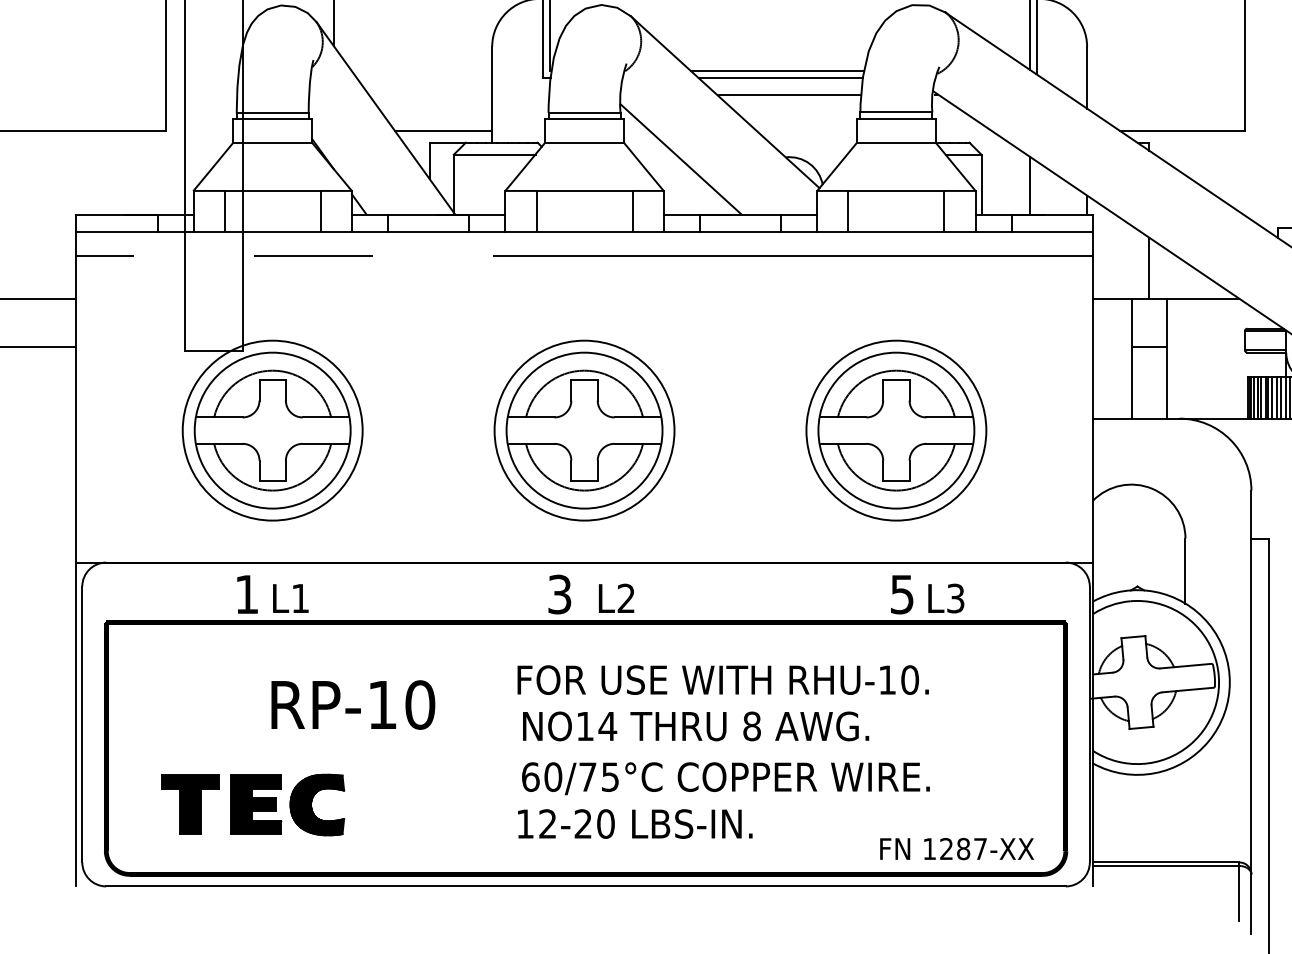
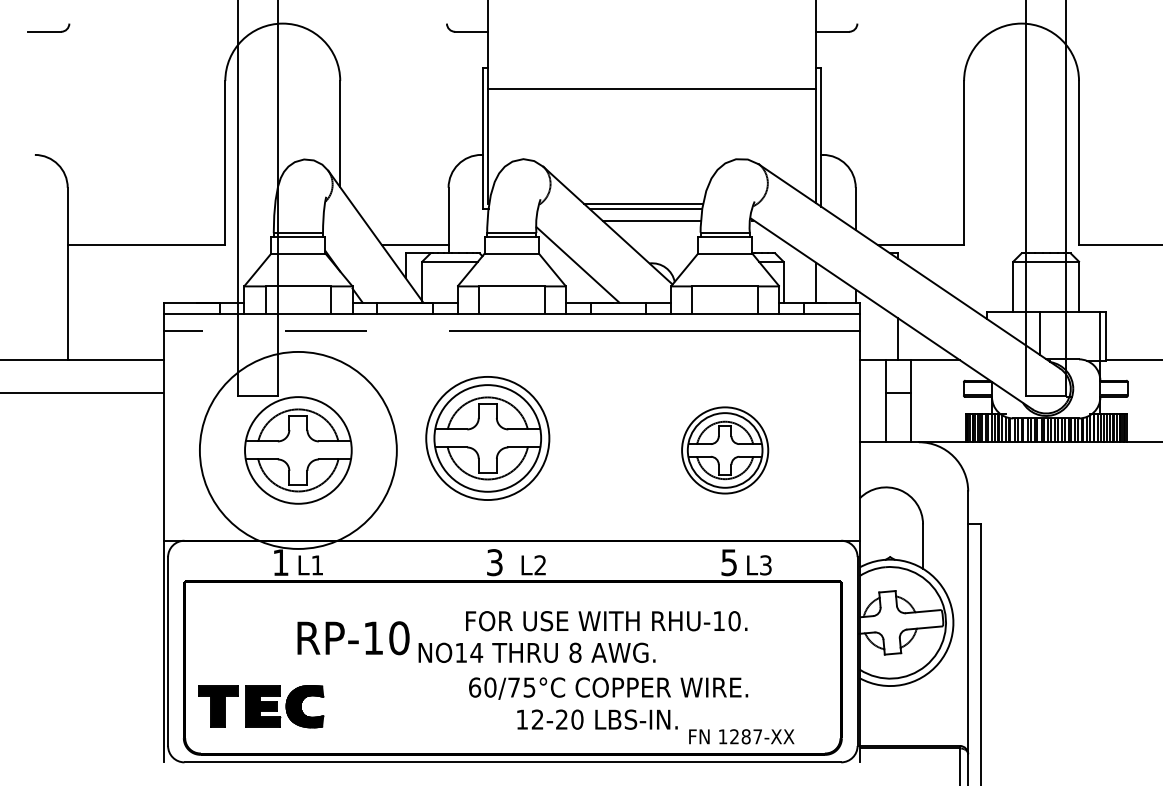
circle: (271, 430) -> (297, 450), size x1.6
part: (584, 430) -> (487, 438), moved
part: (895, 430) -> (724, 450), size x0.7
text: (695, 725) -> (536, 652), moved
part: (253, 804) -> (261, 706), moved
text: (635, 823) -> (597, 719), moved
text: (956, 848) -> (741, 736), moved

